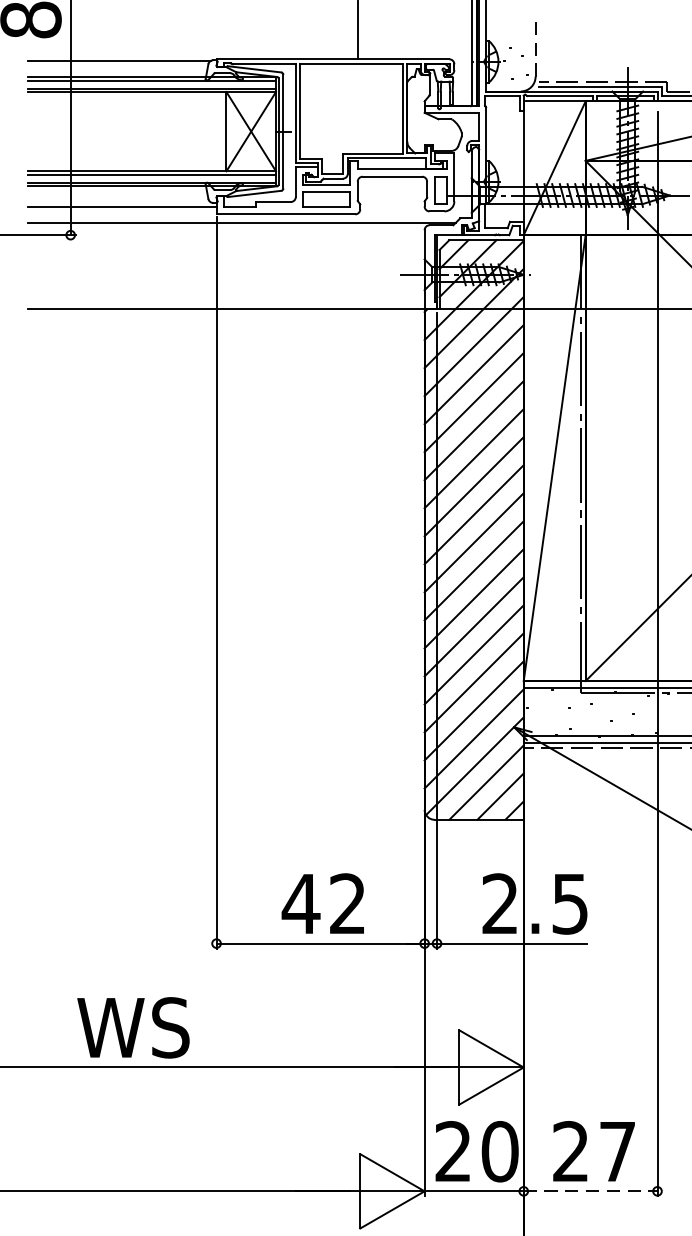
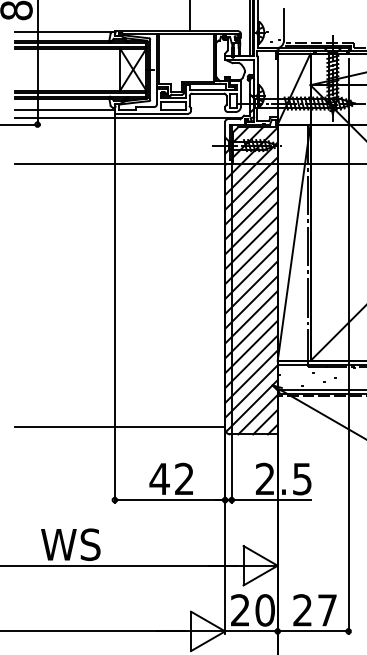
line: (536, 46) -> (284, 24), dashed -> solid
line: (227, 804) -> (120, 426), added
line: (591, 1191) -> (313, 631), dashed -> solid

